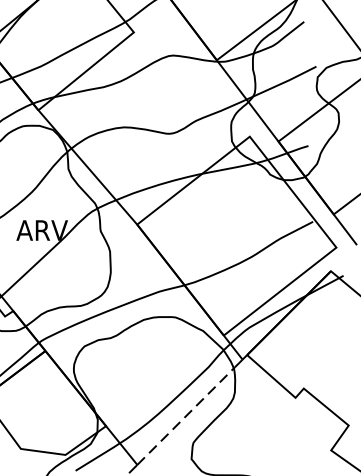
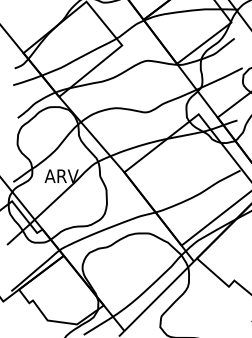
line: (187, 415) -> (157, 298), dashed -> solid

